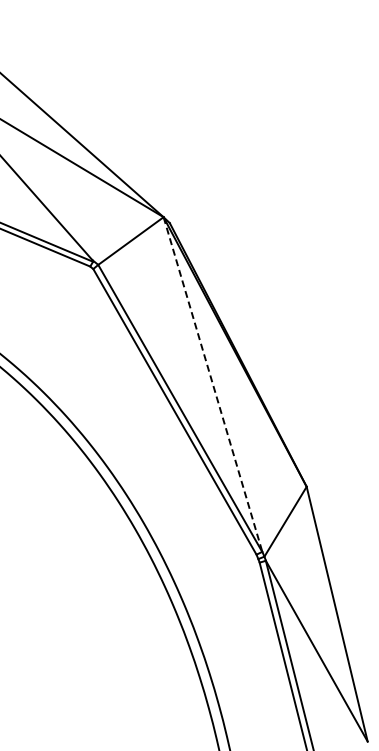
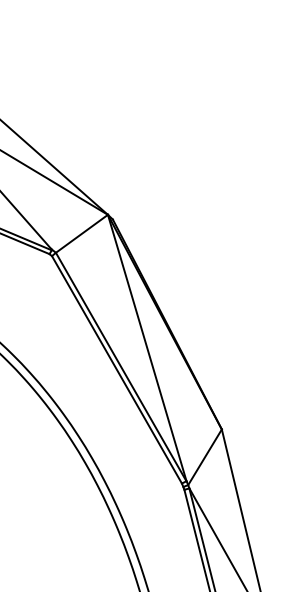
line: (213, 384) -> (147, 348), dashed -> solid

